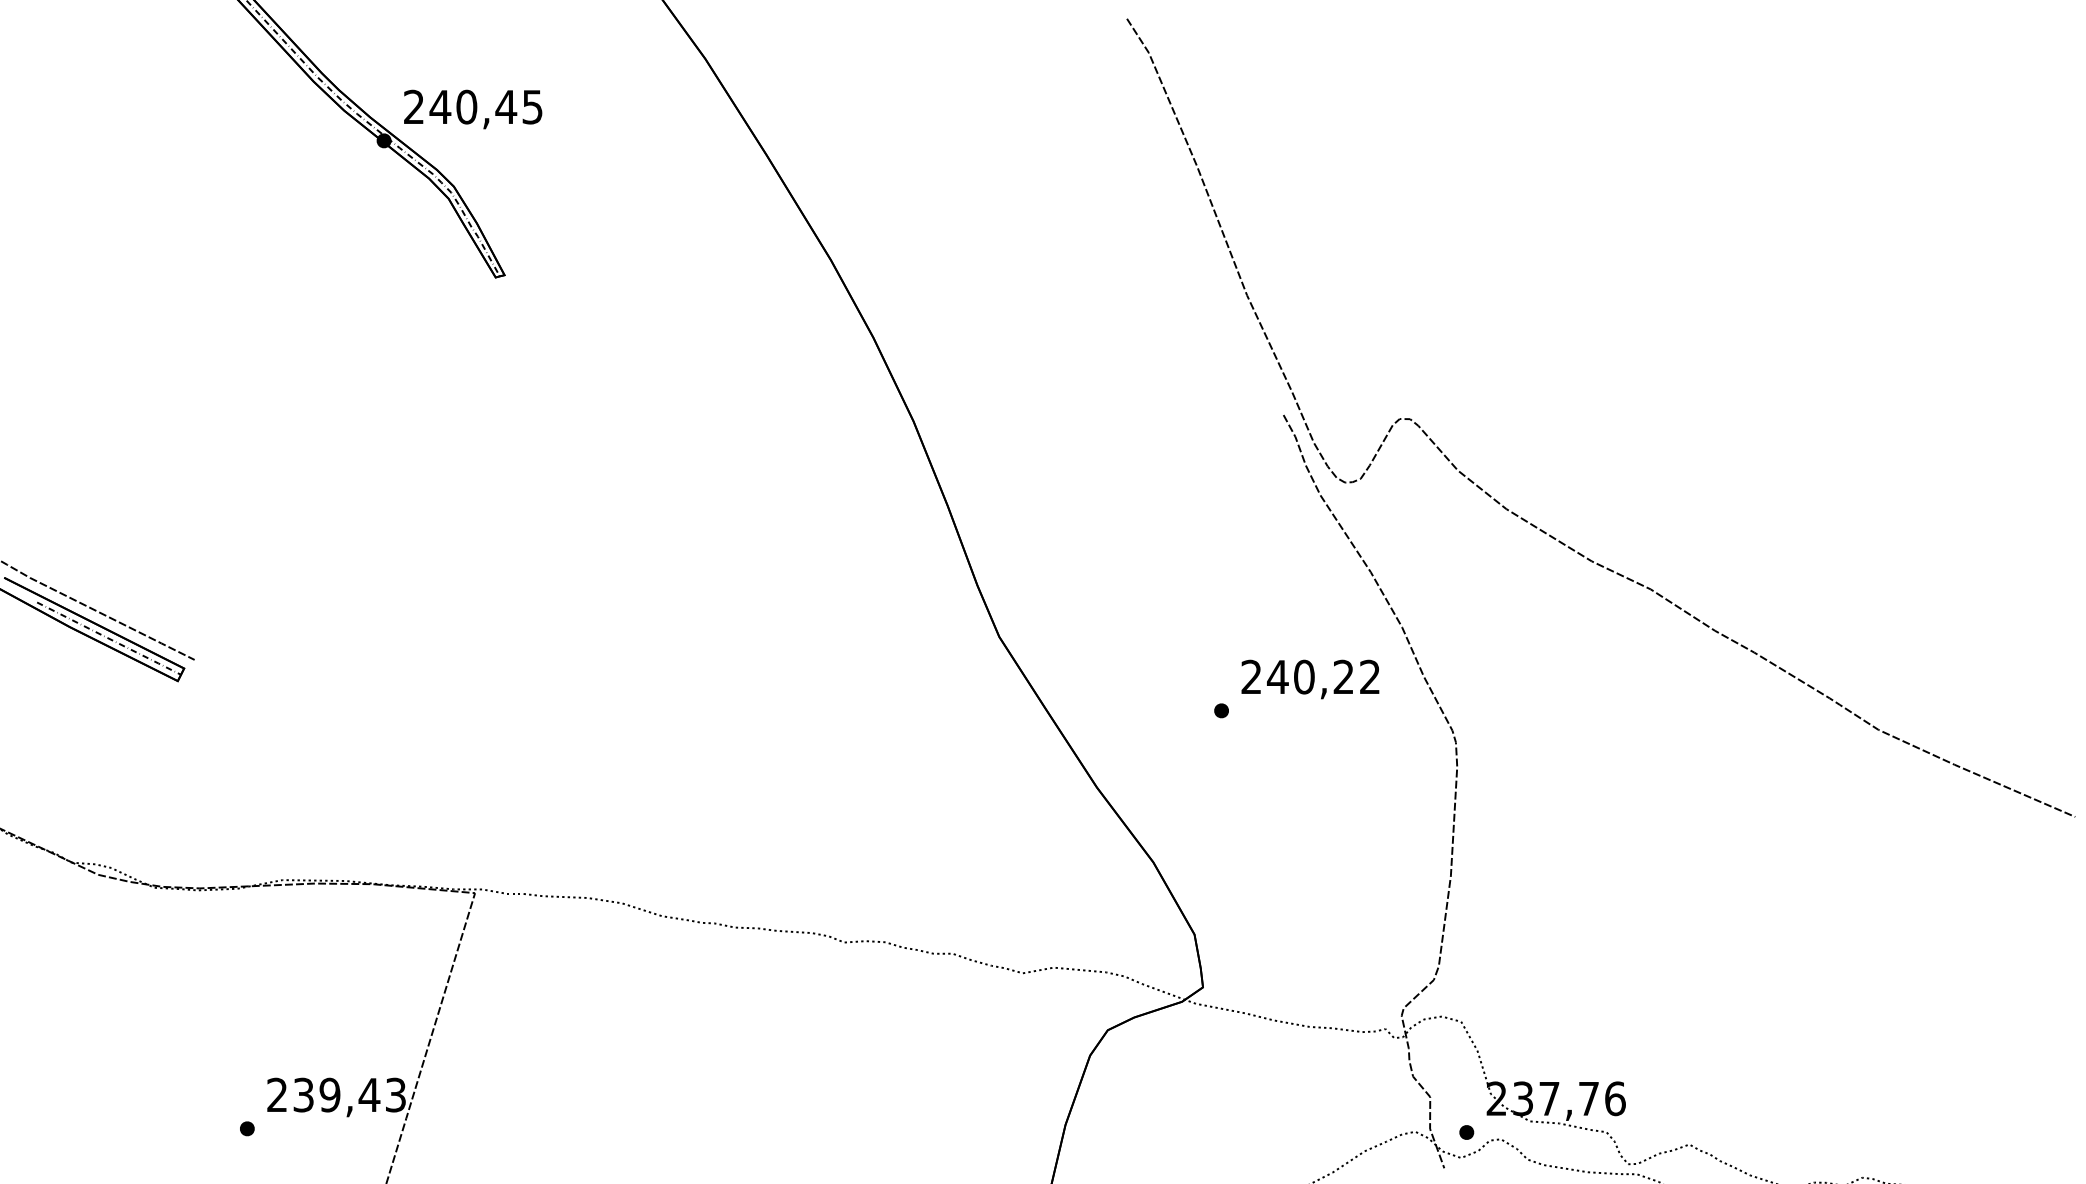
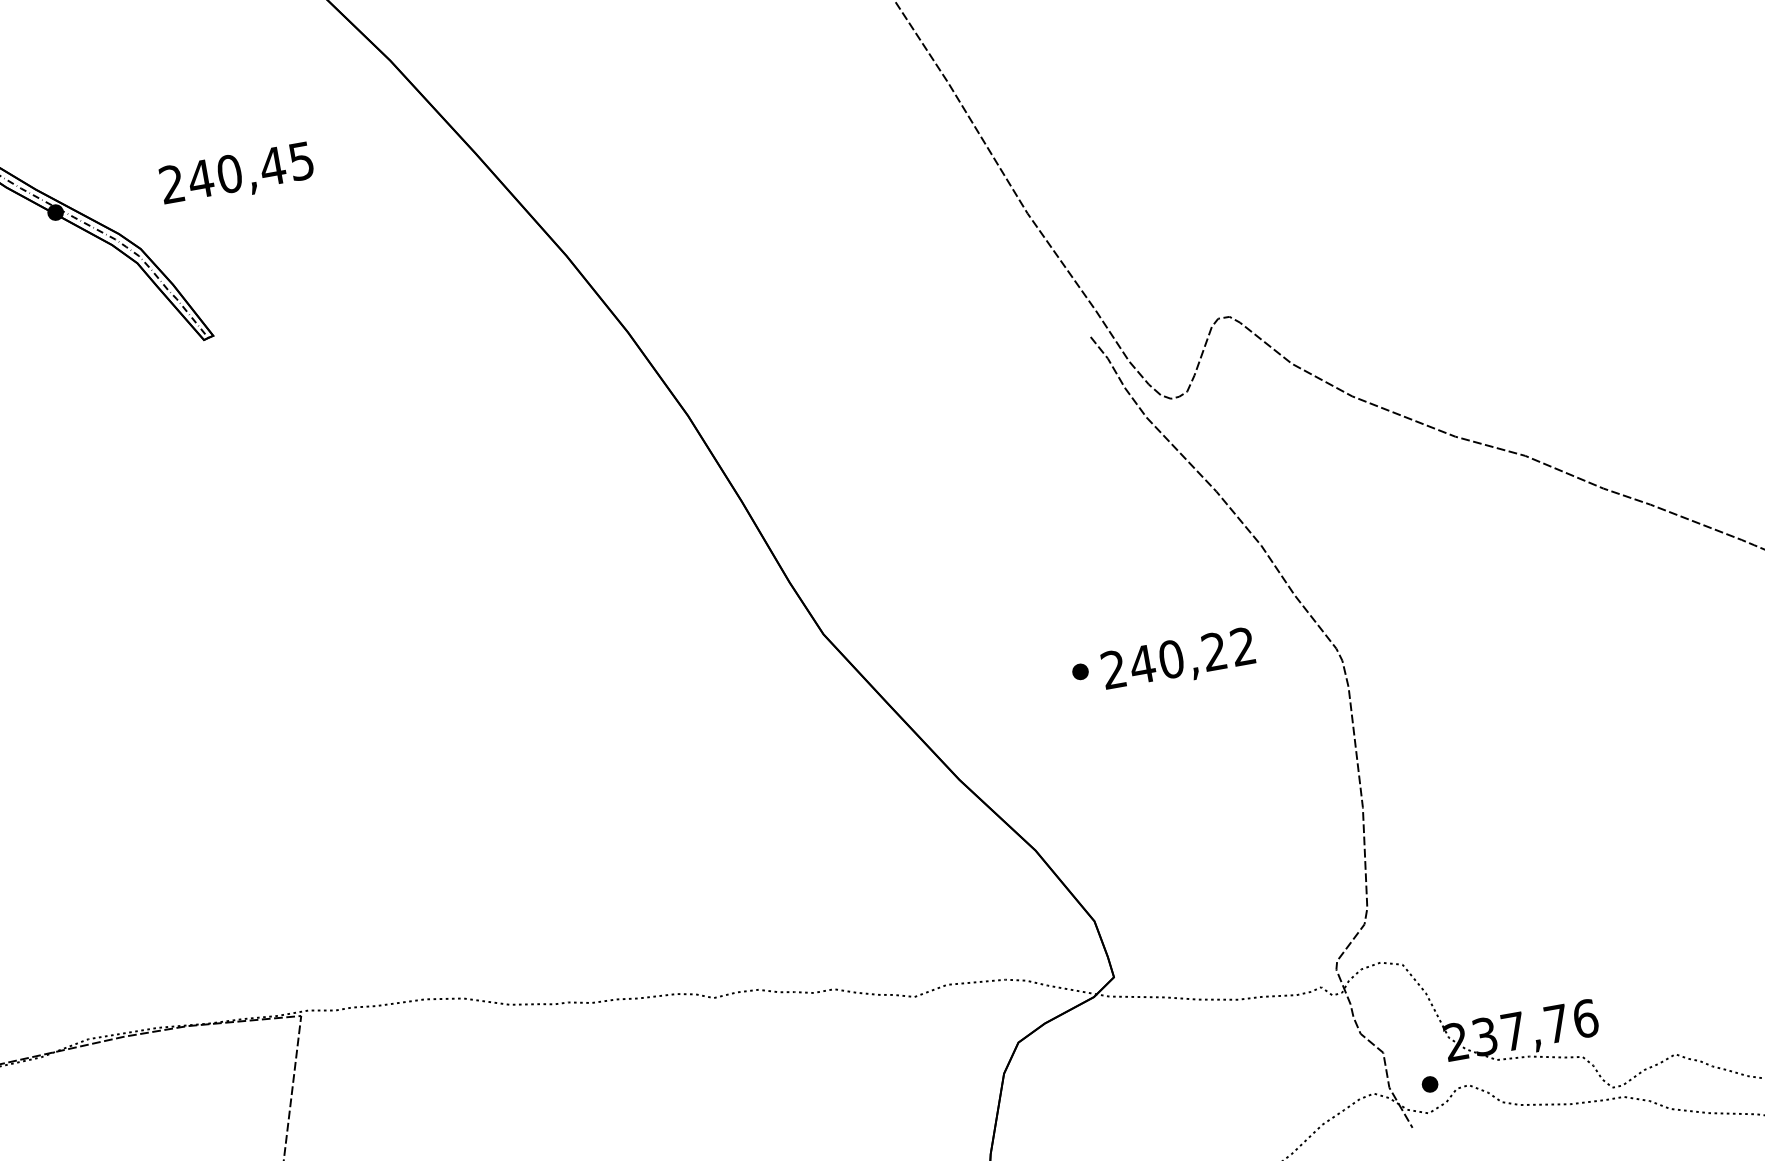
text: (473, 109) -> (237, 175), moved
text: (1310, 679) -> (1178, 660), moved

